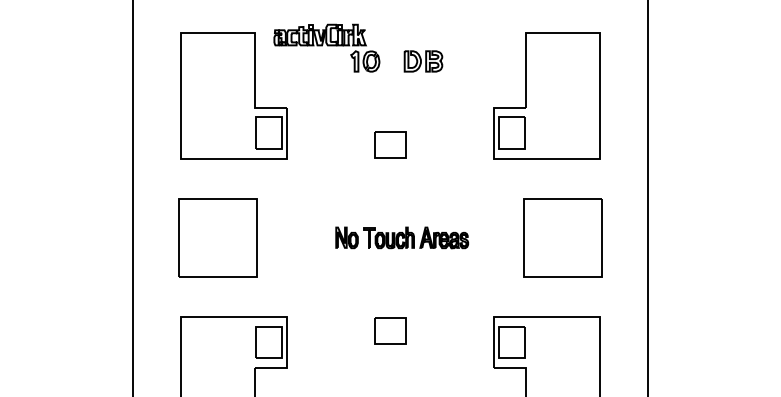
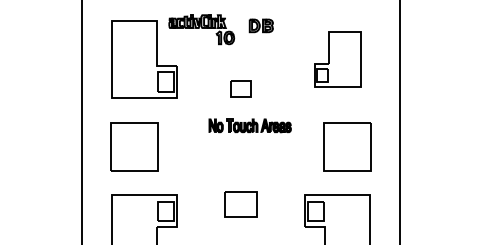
part: (422, 60) -> (260, 25), moved
part: (546, 96) -> (337, 59), size x0.7
part: (401, 237) -> (249, 125), moved
part: (389, 329) -> (240, 203), size x1.6

